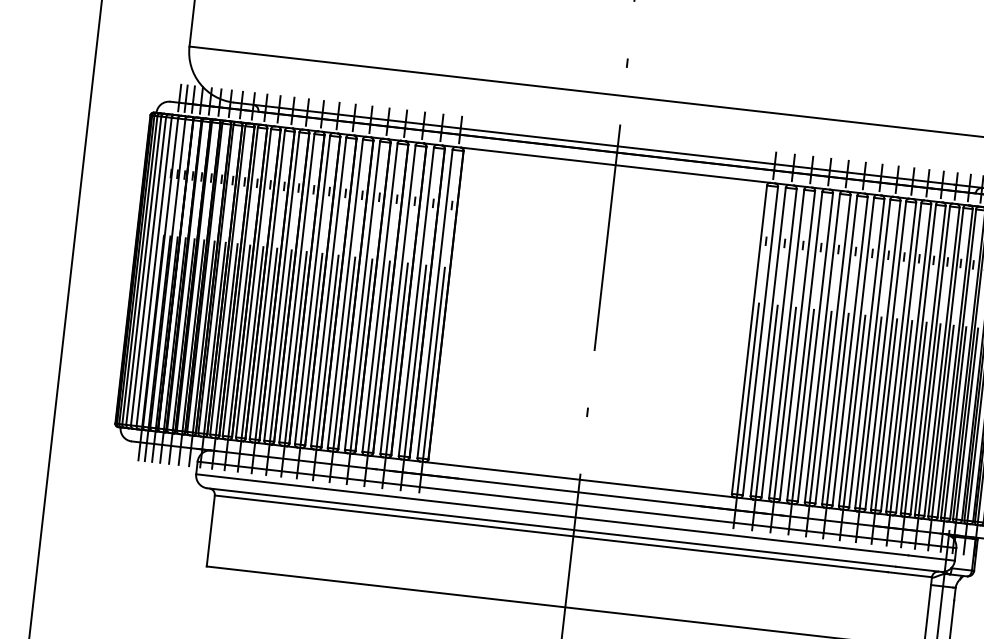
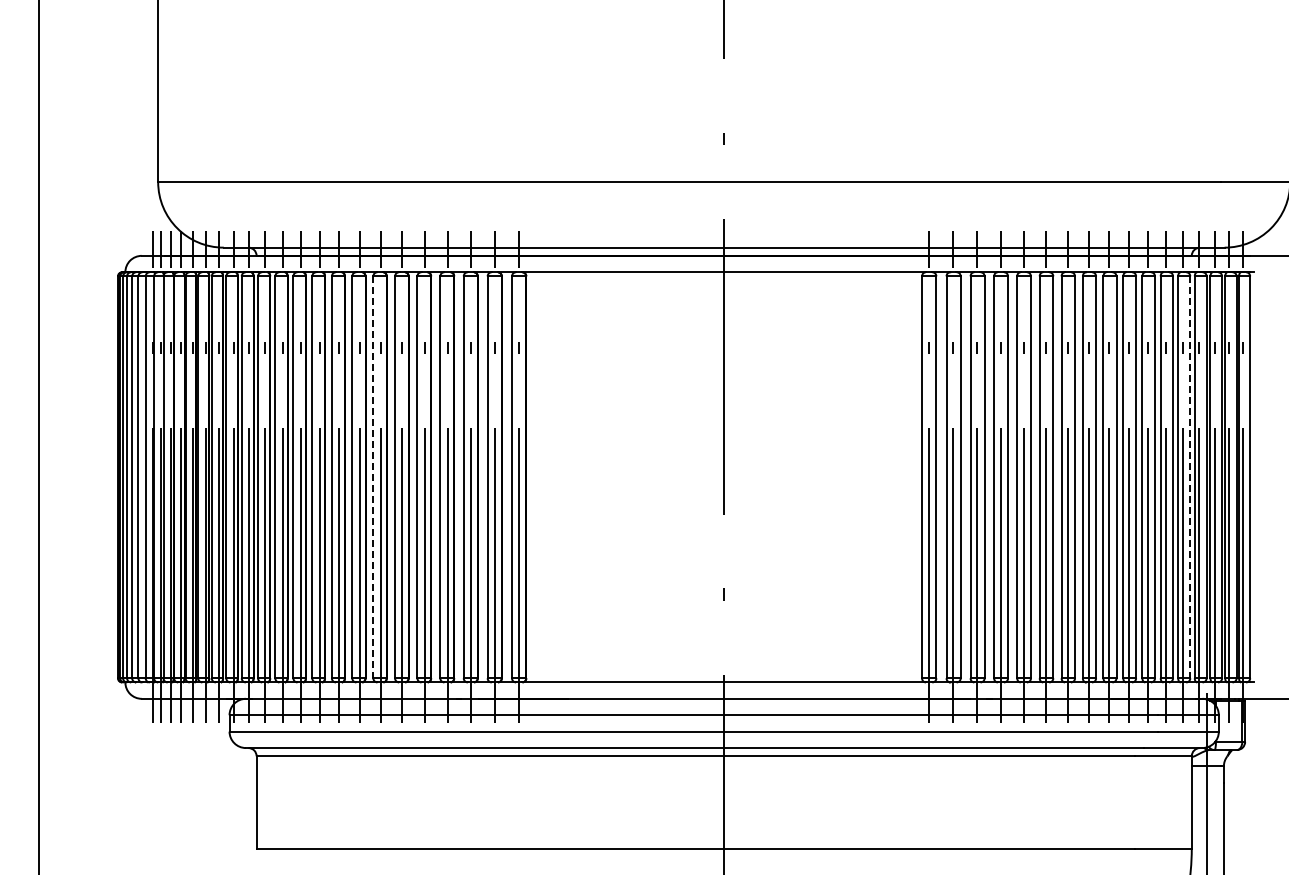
line: (328, 291) -> (373, 477), solid -> dashed
line: (955, 363) -> (1190, 477), solid -> dashed

